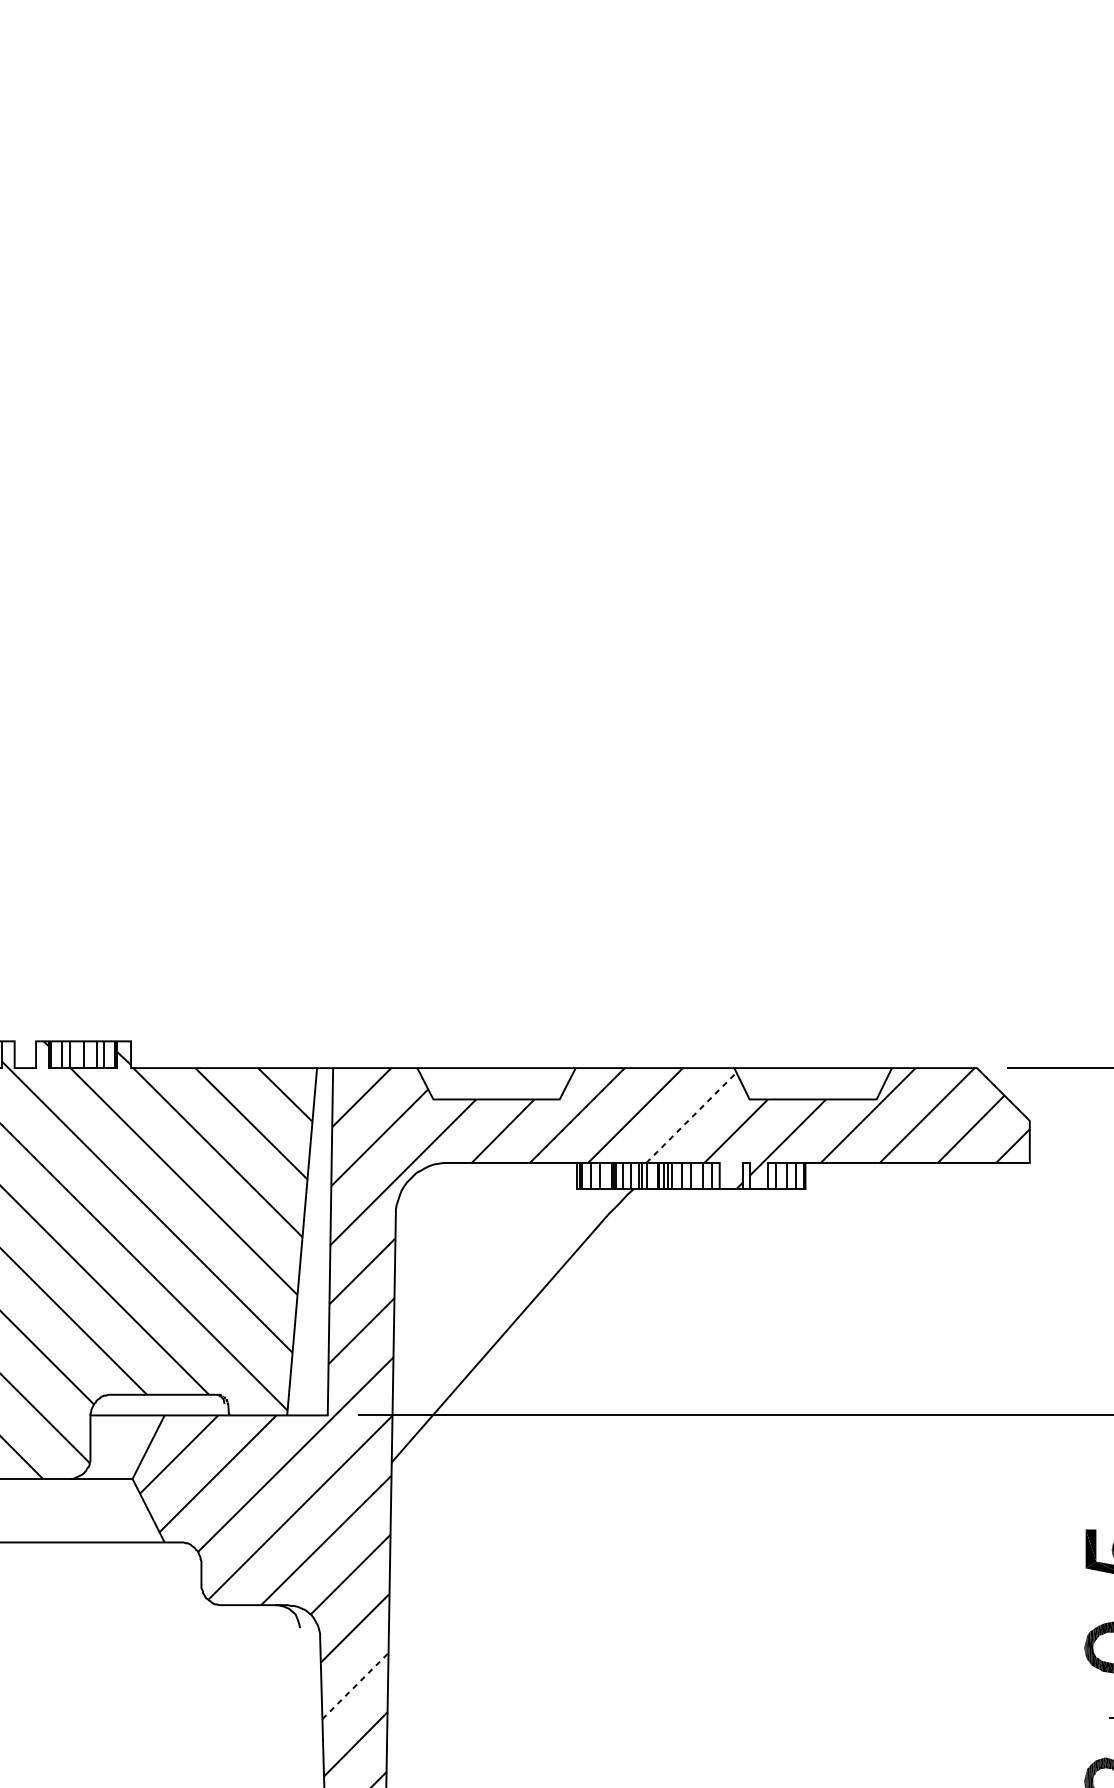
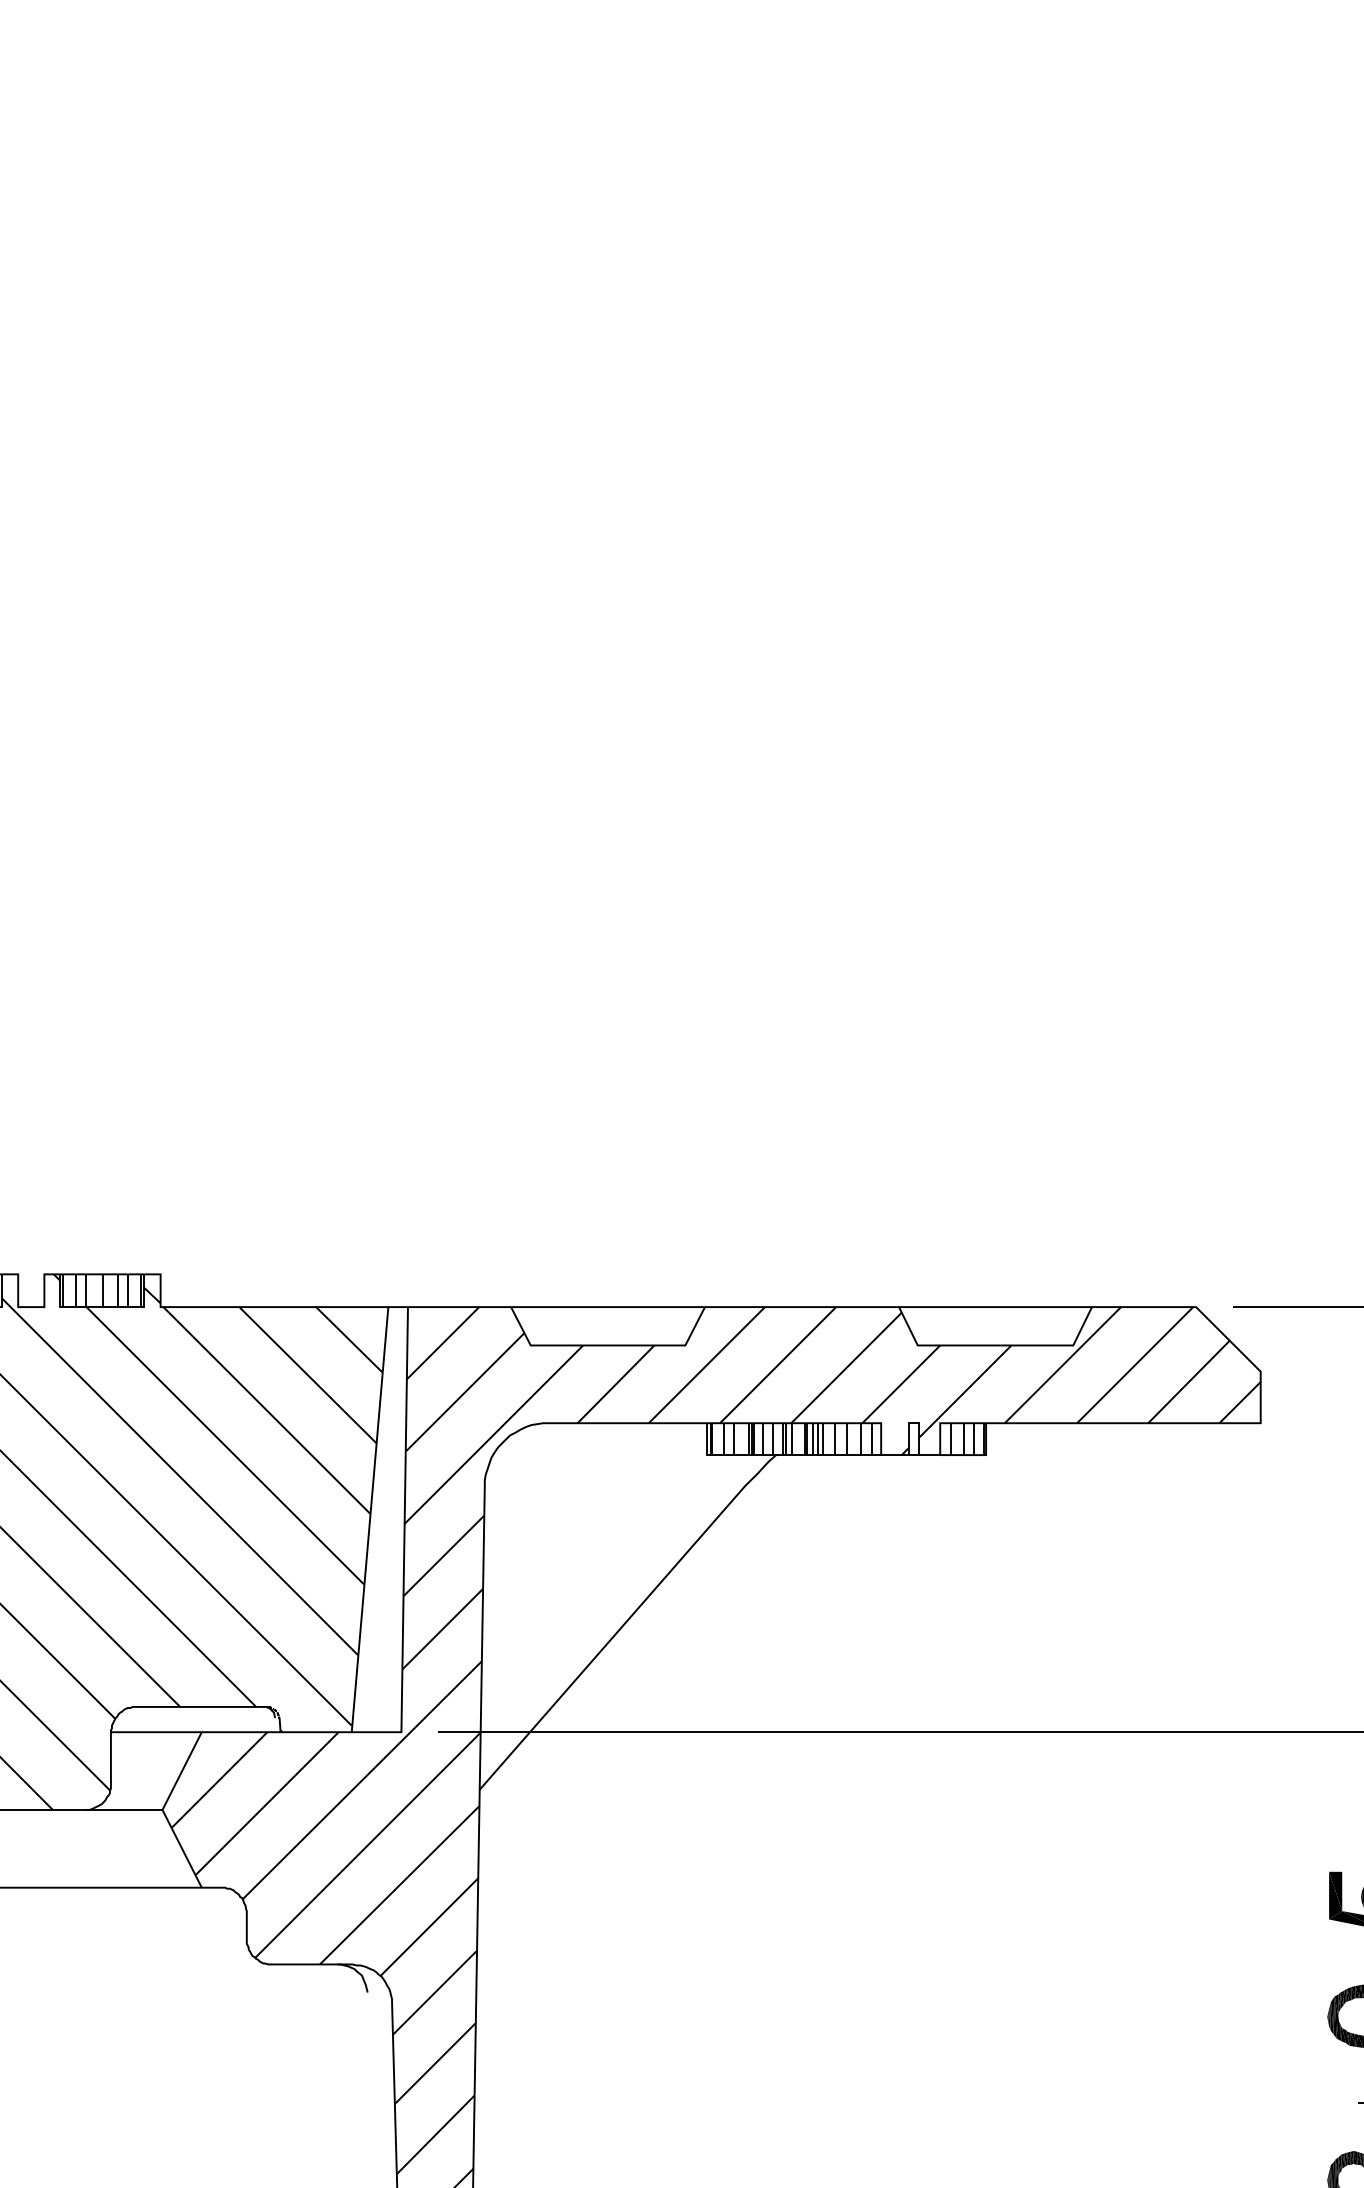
line: (691, 1117) -> (846, 1367), dashed -> solid
line: (355, 1686) -> (435, 2063), dashed -> solid

